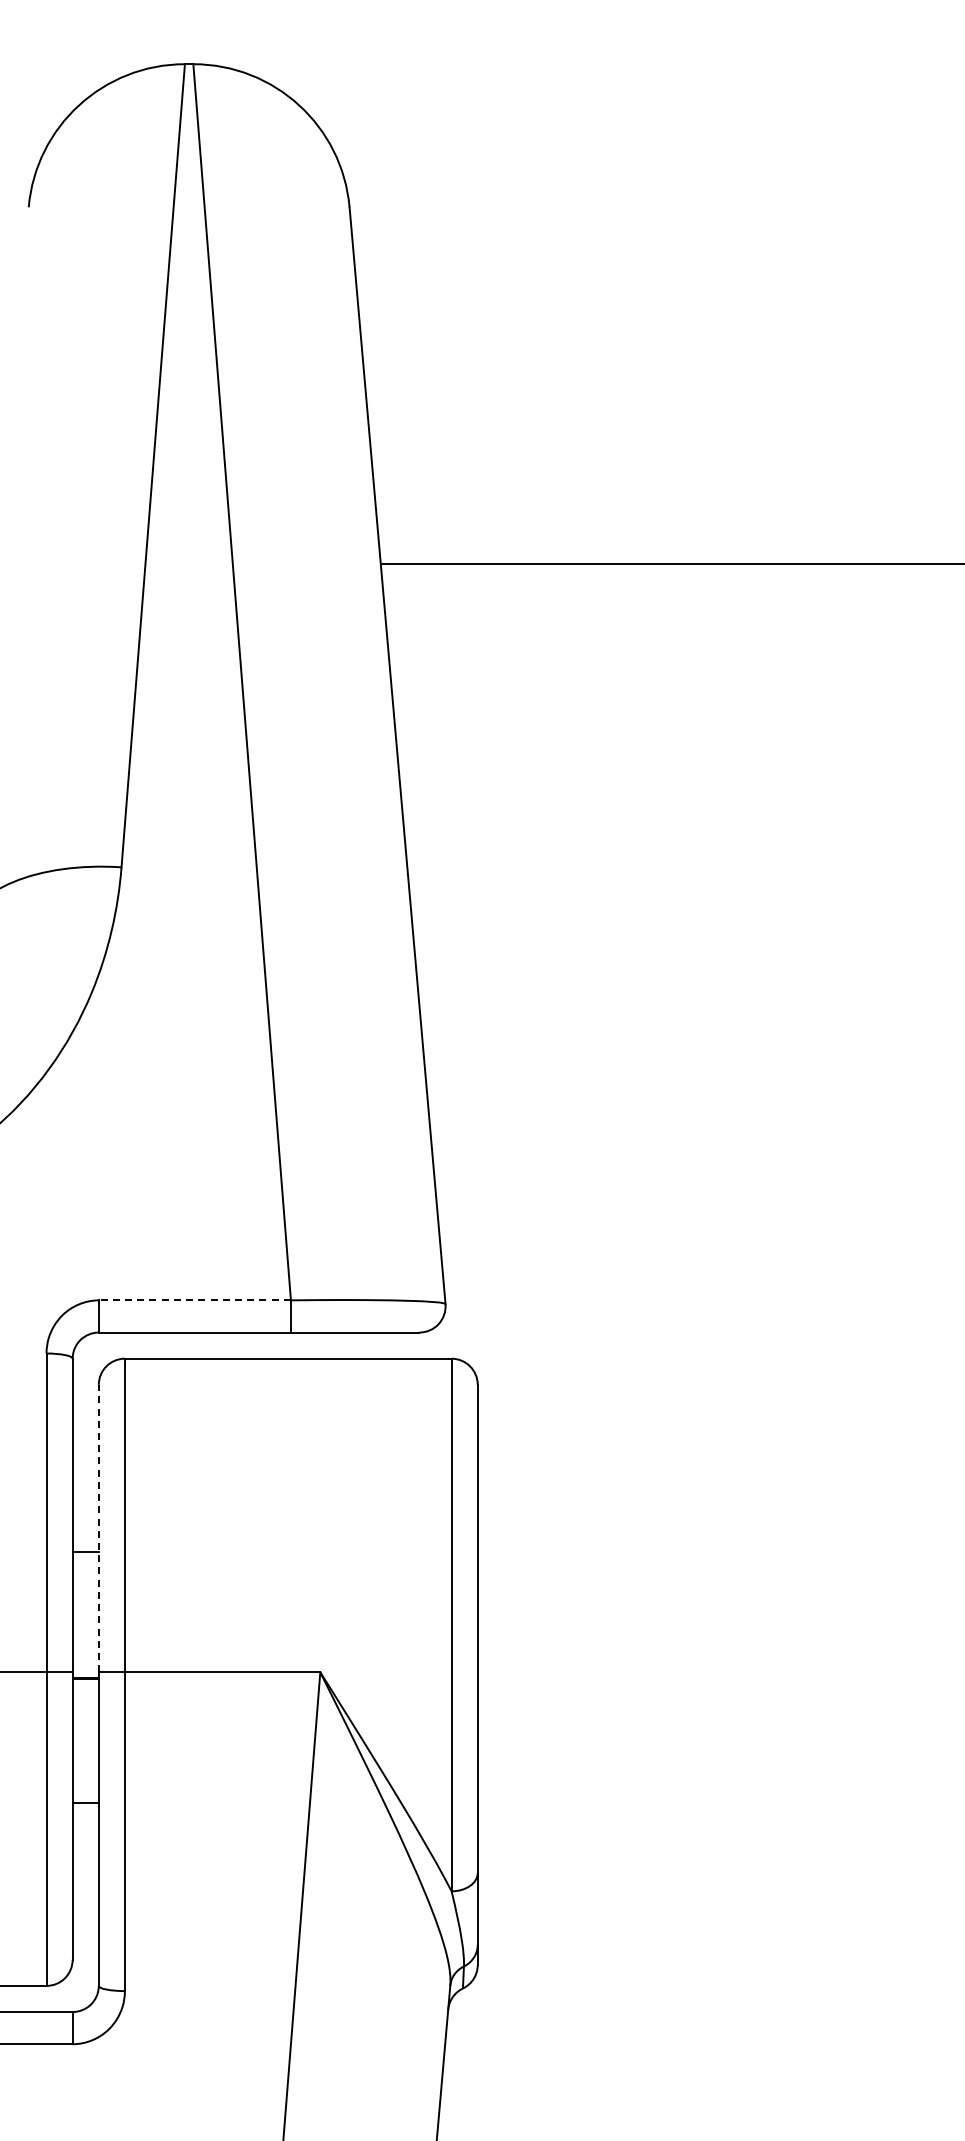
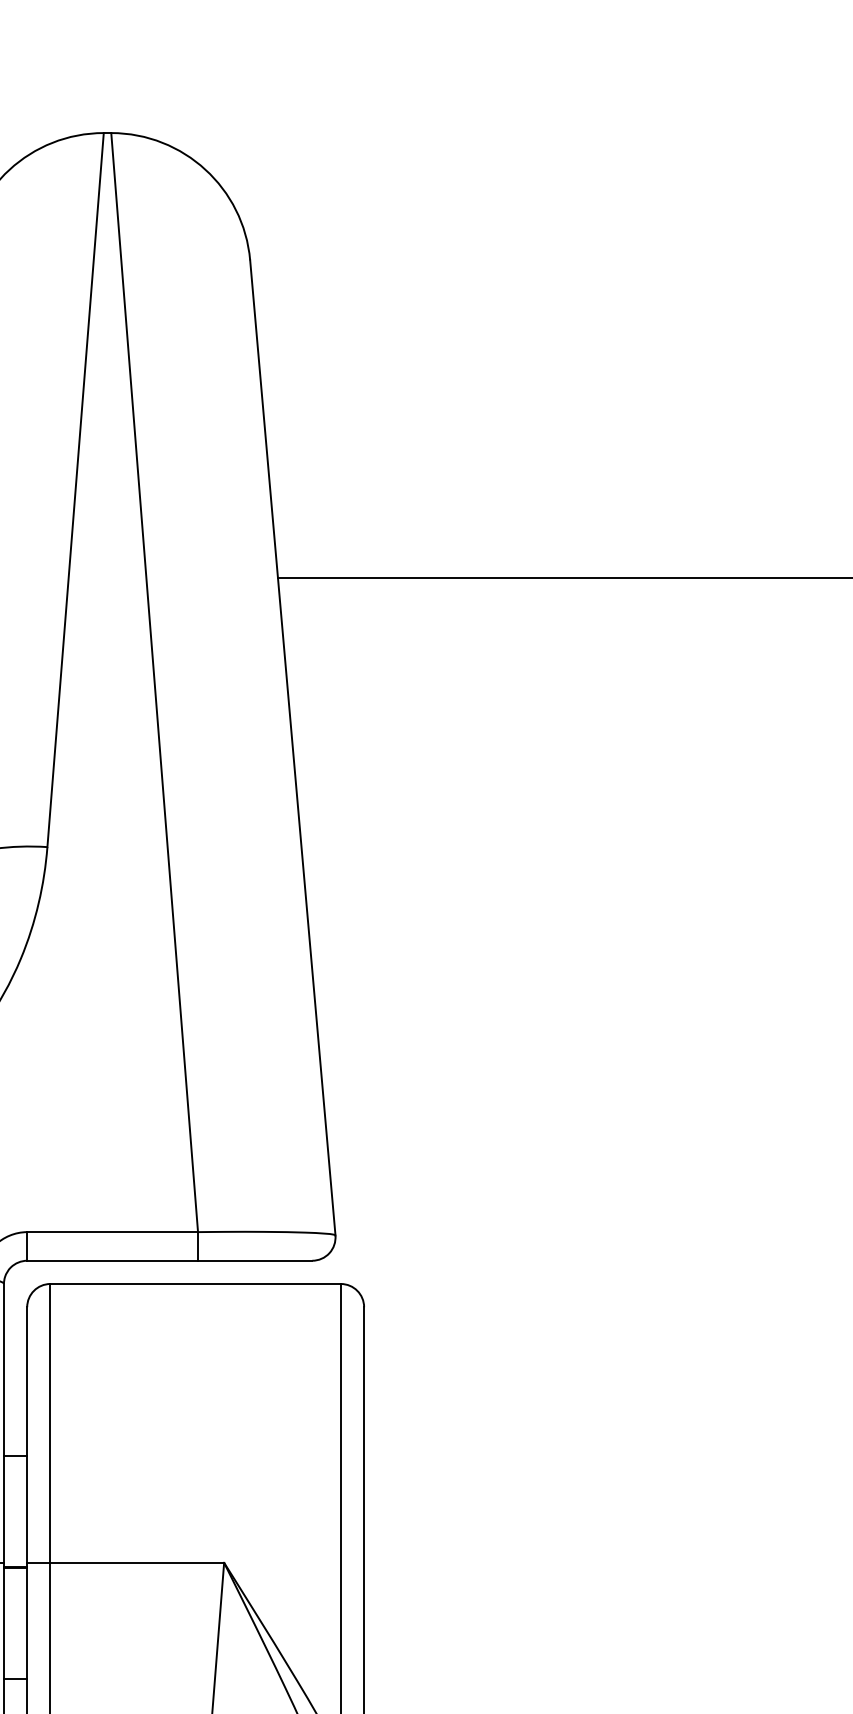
line: (194, 1300) -> (112, 1232), dashed -> solid
line: (98, 1528) -> (26, 1434), dashed -> solid

